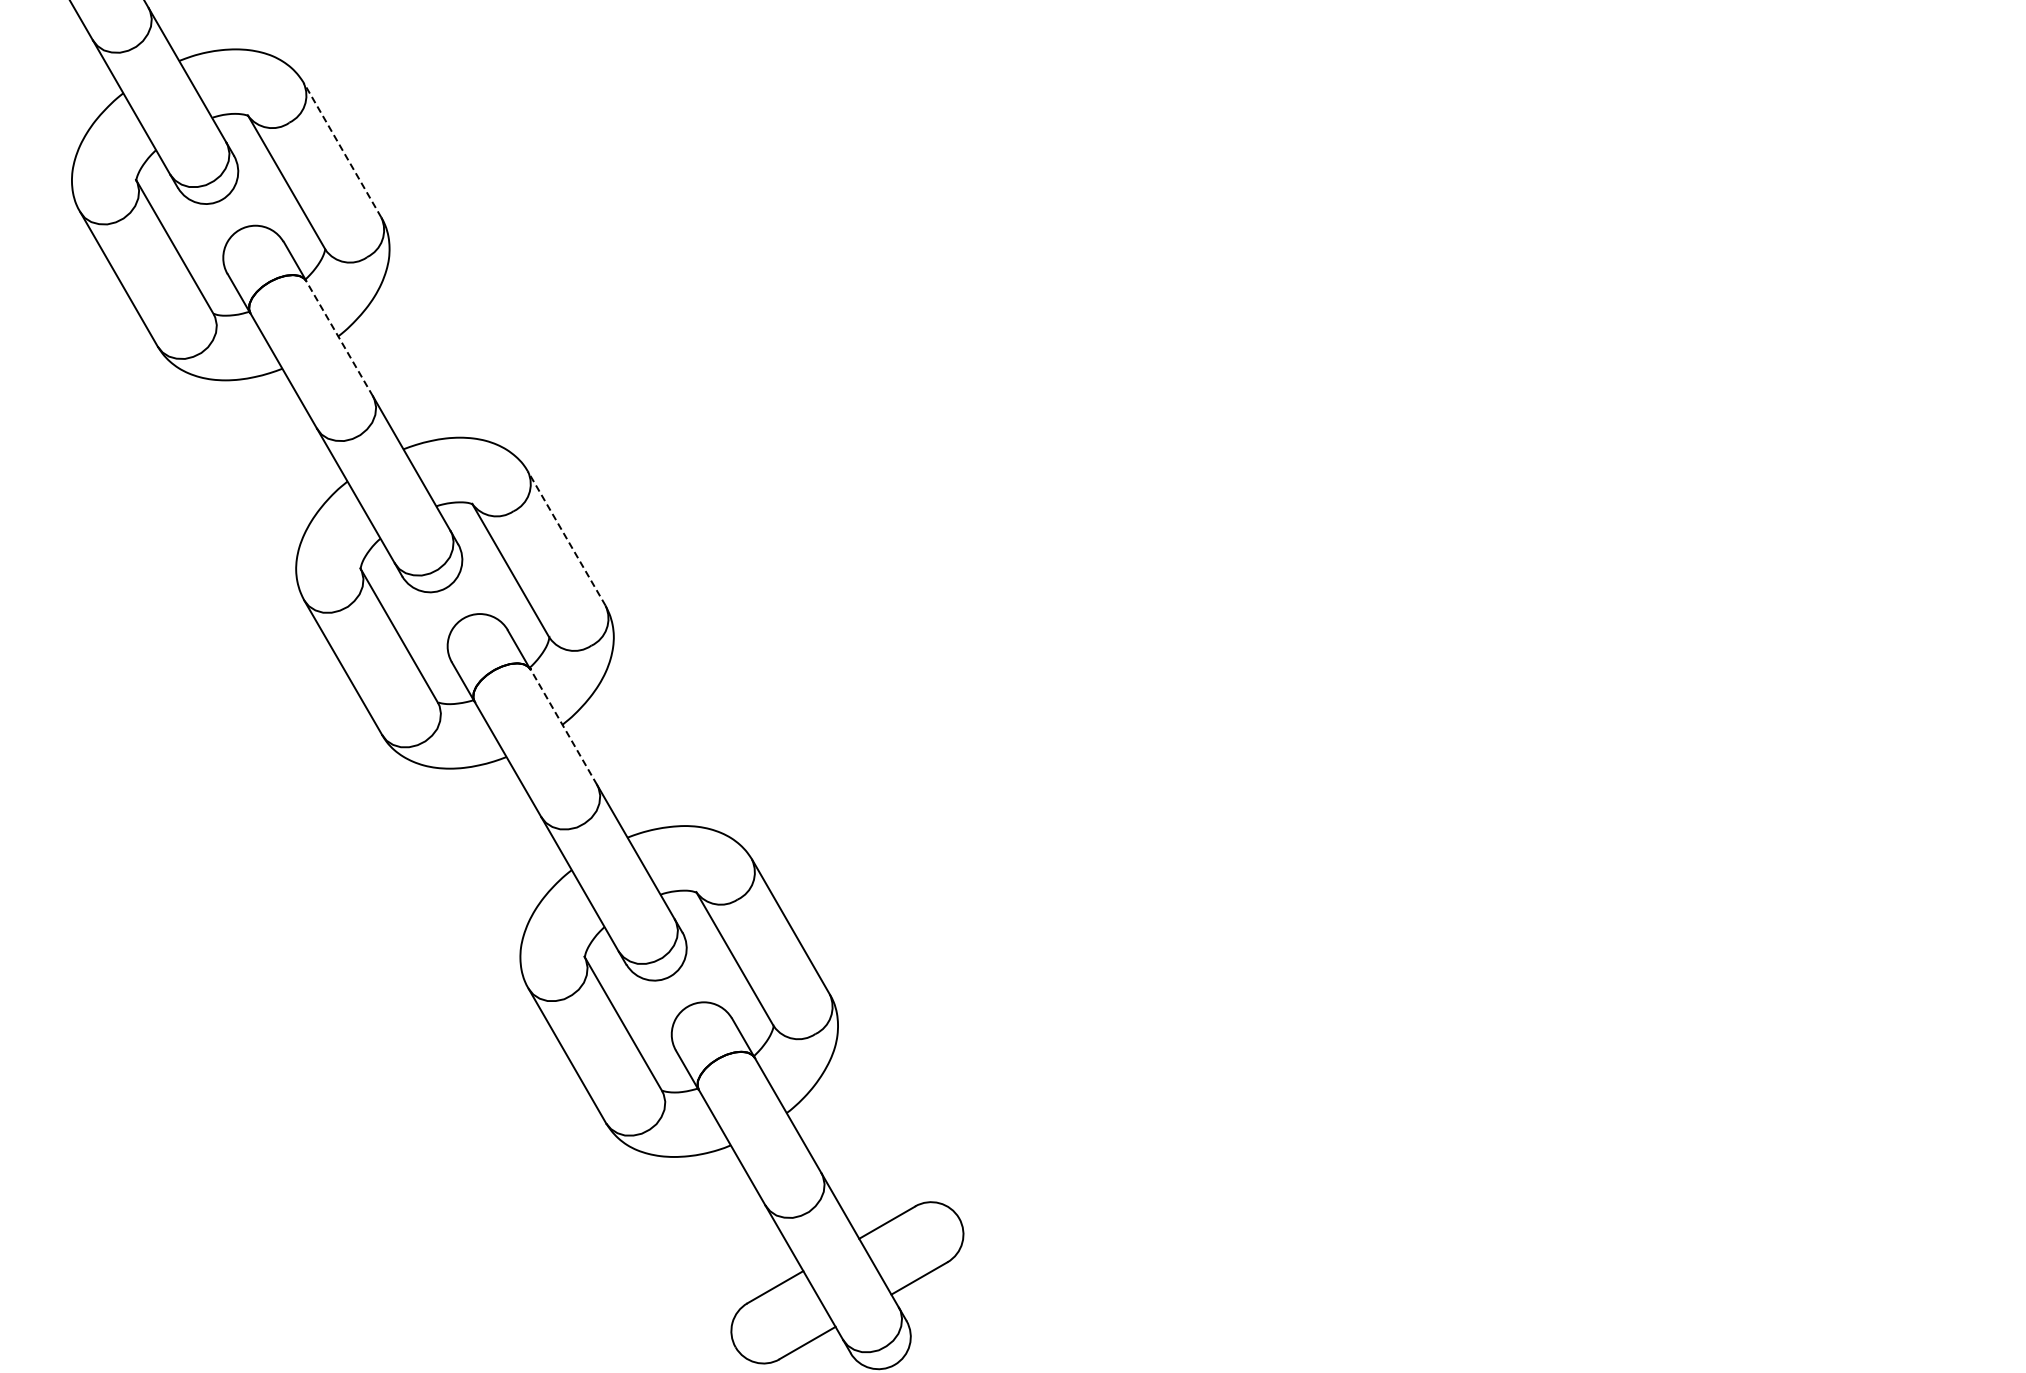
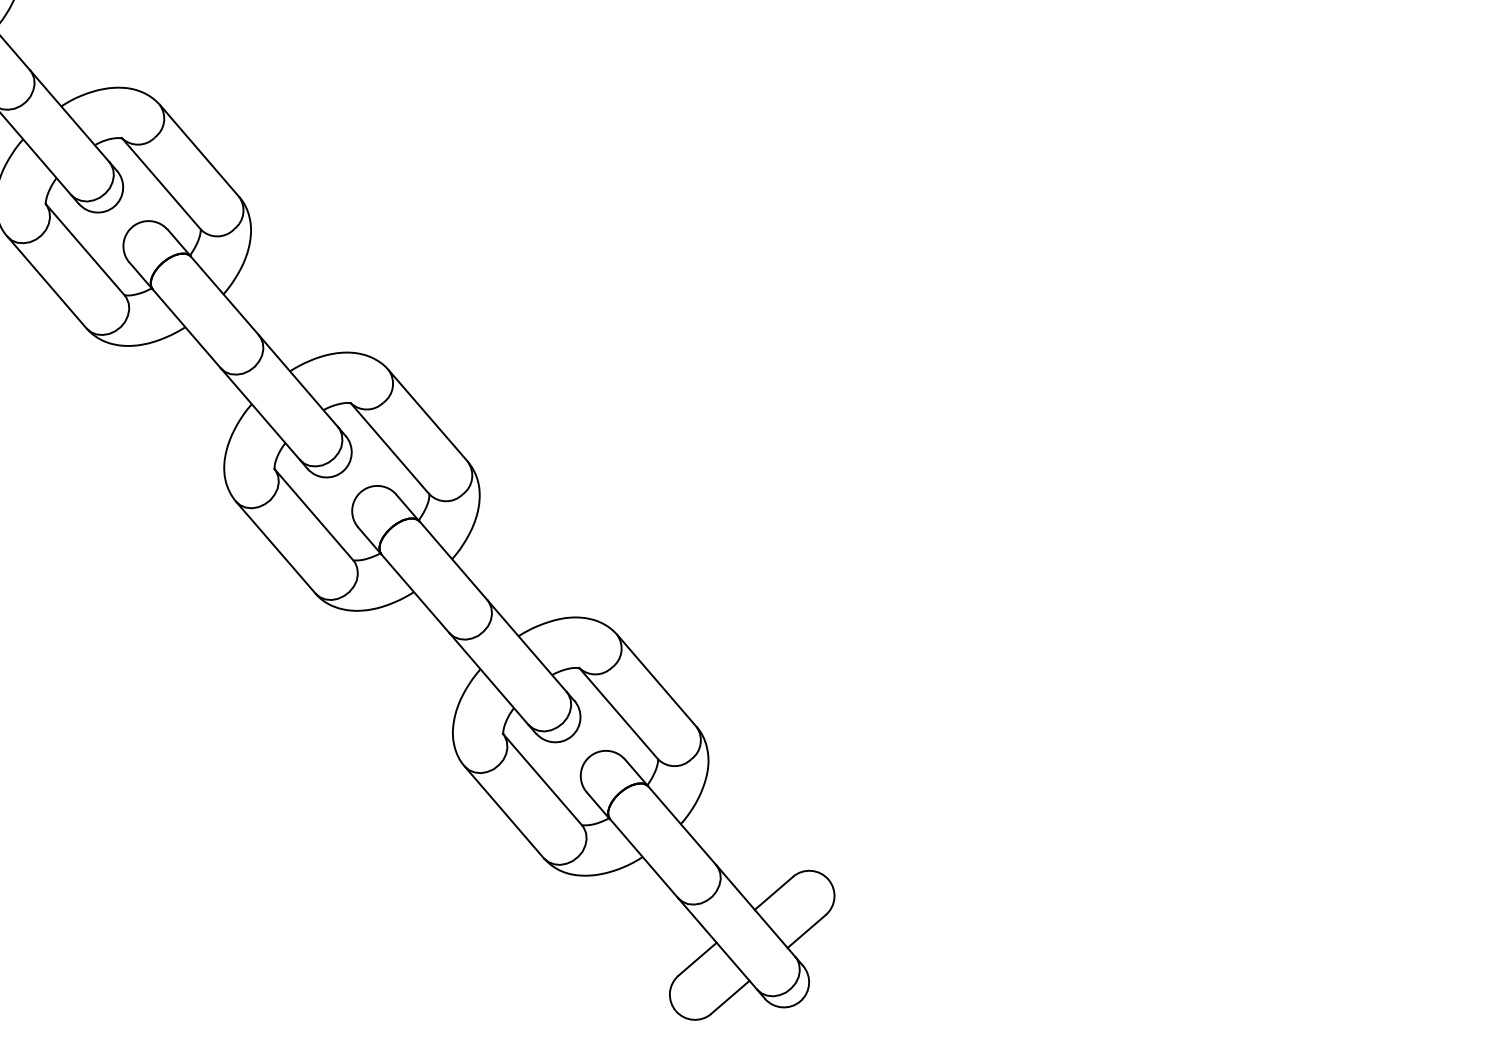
line: (342, 150) -> (199, 151), dashed -> solid
line: (339, 338) -> (224, 295), dashed -> solid
line: (566, 538) -> (427, 415), dashed -> solid
line: (563, 727) -> (453, 561), dashed -> solid

